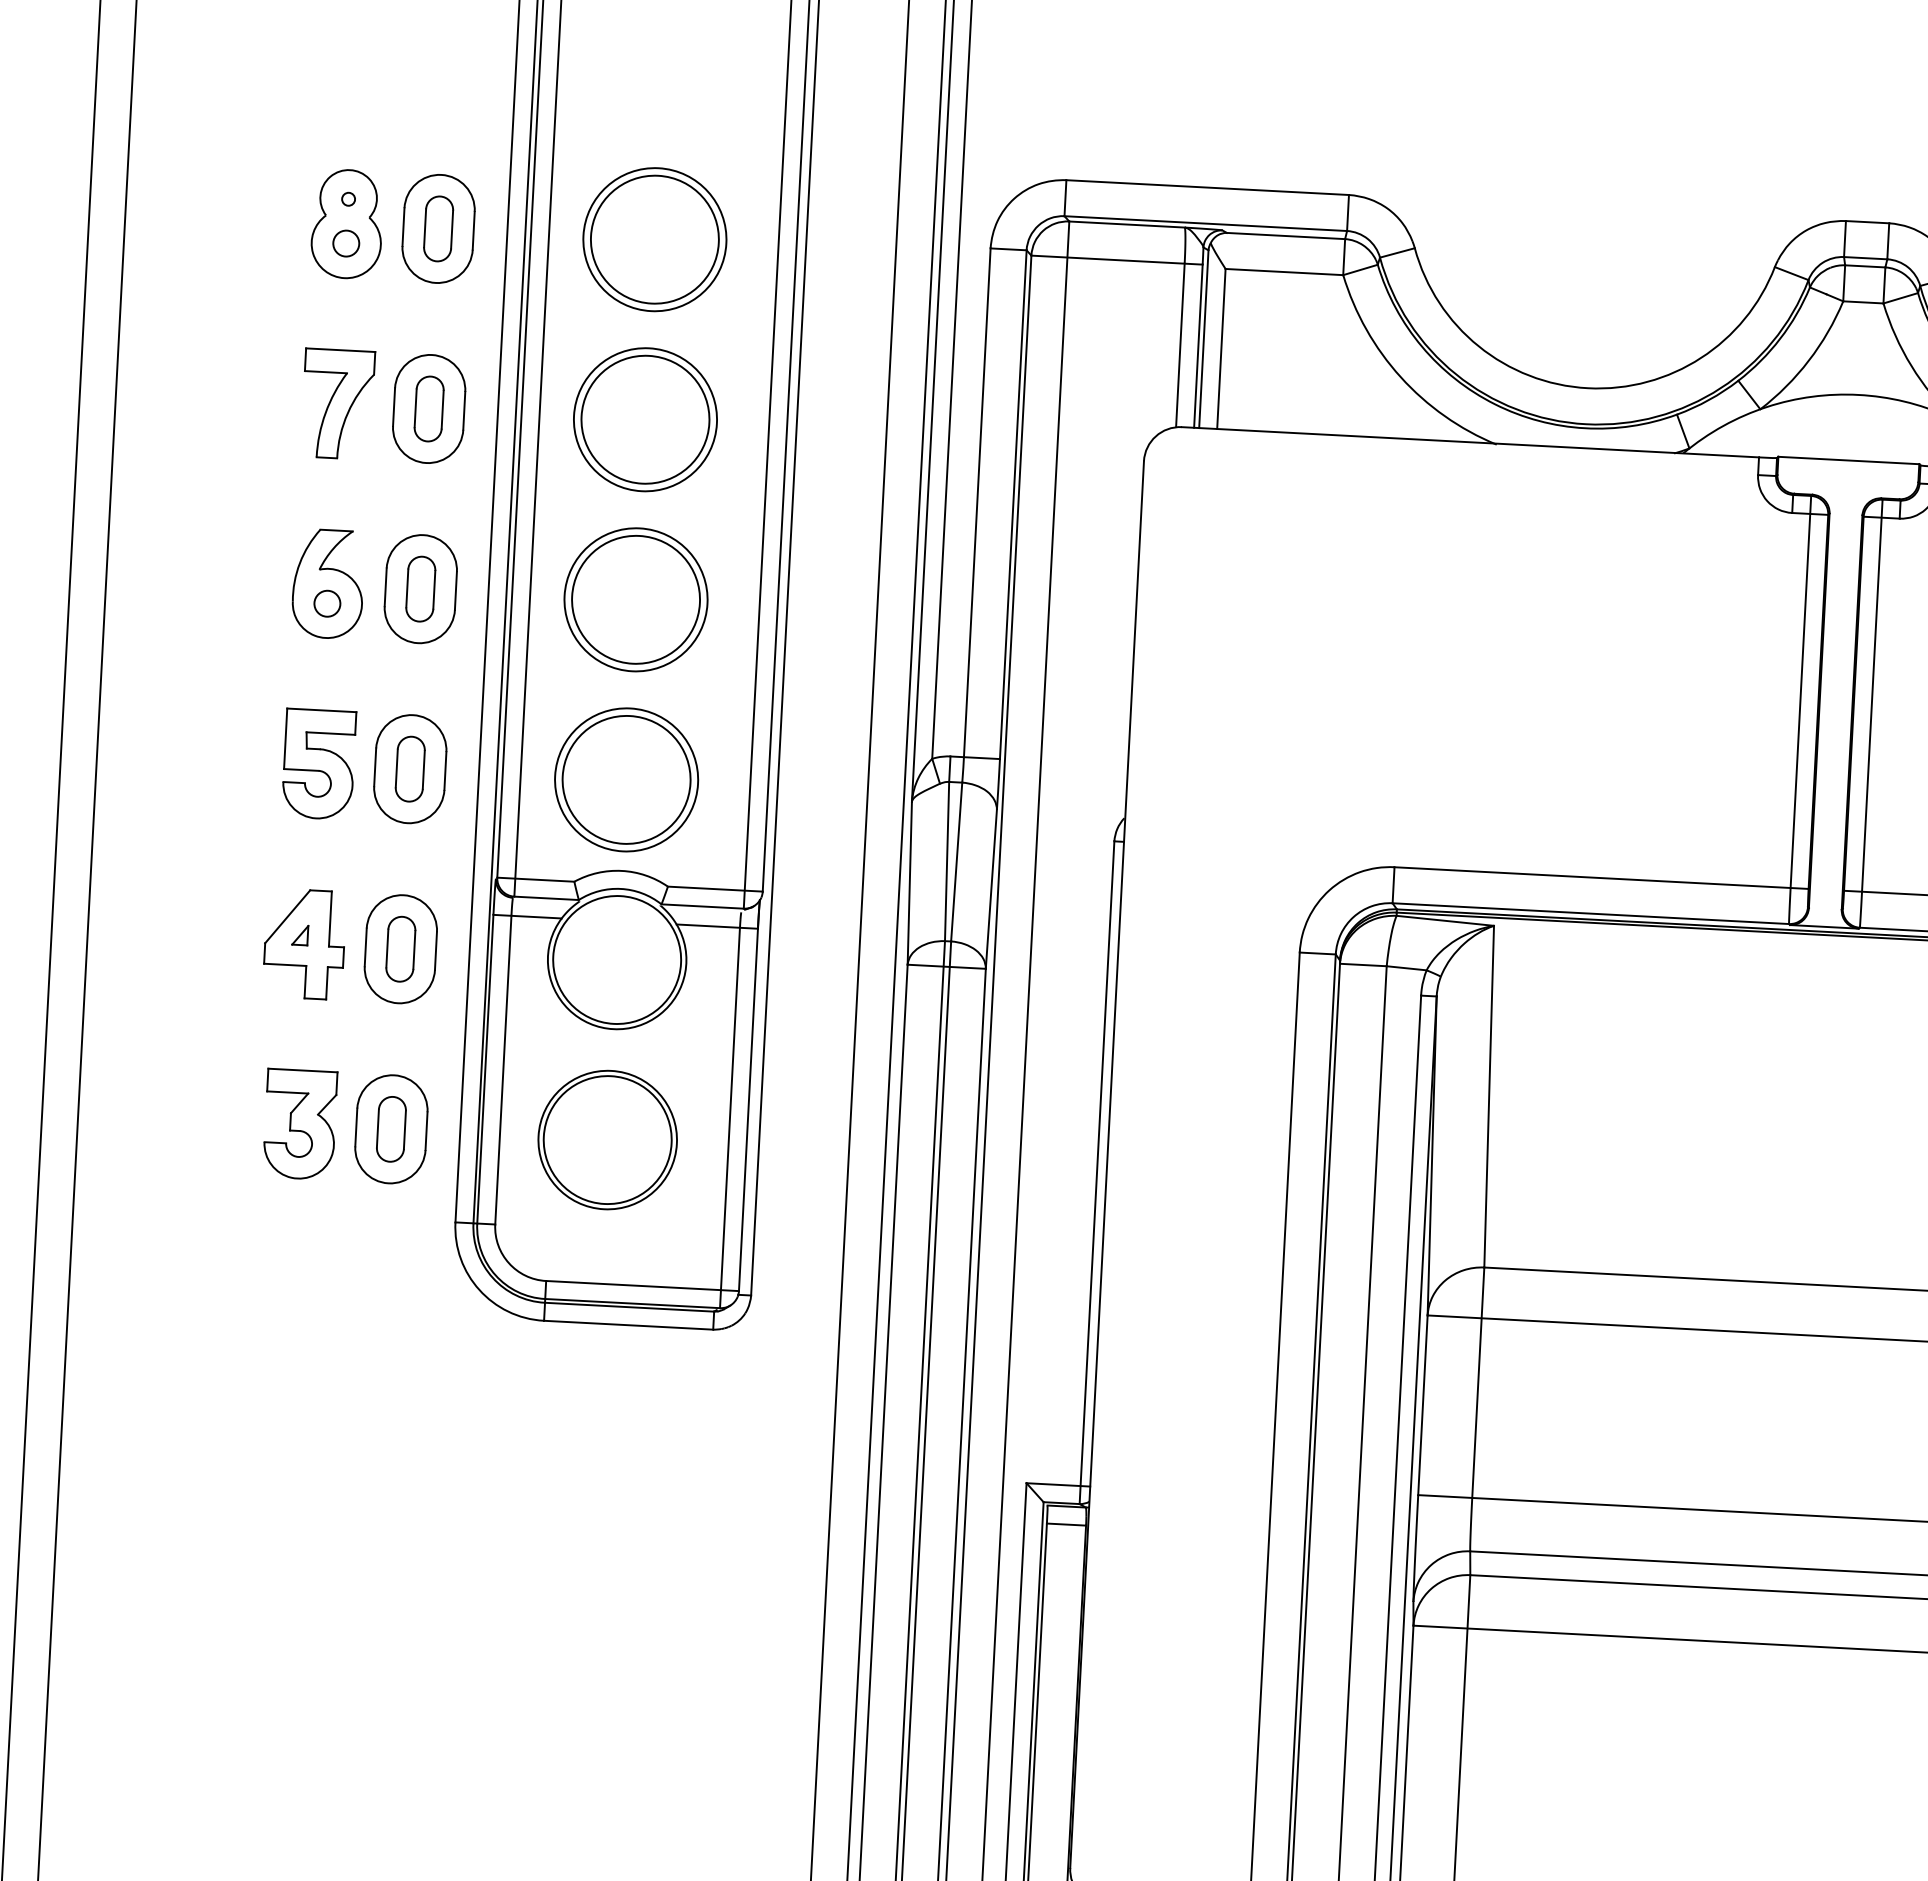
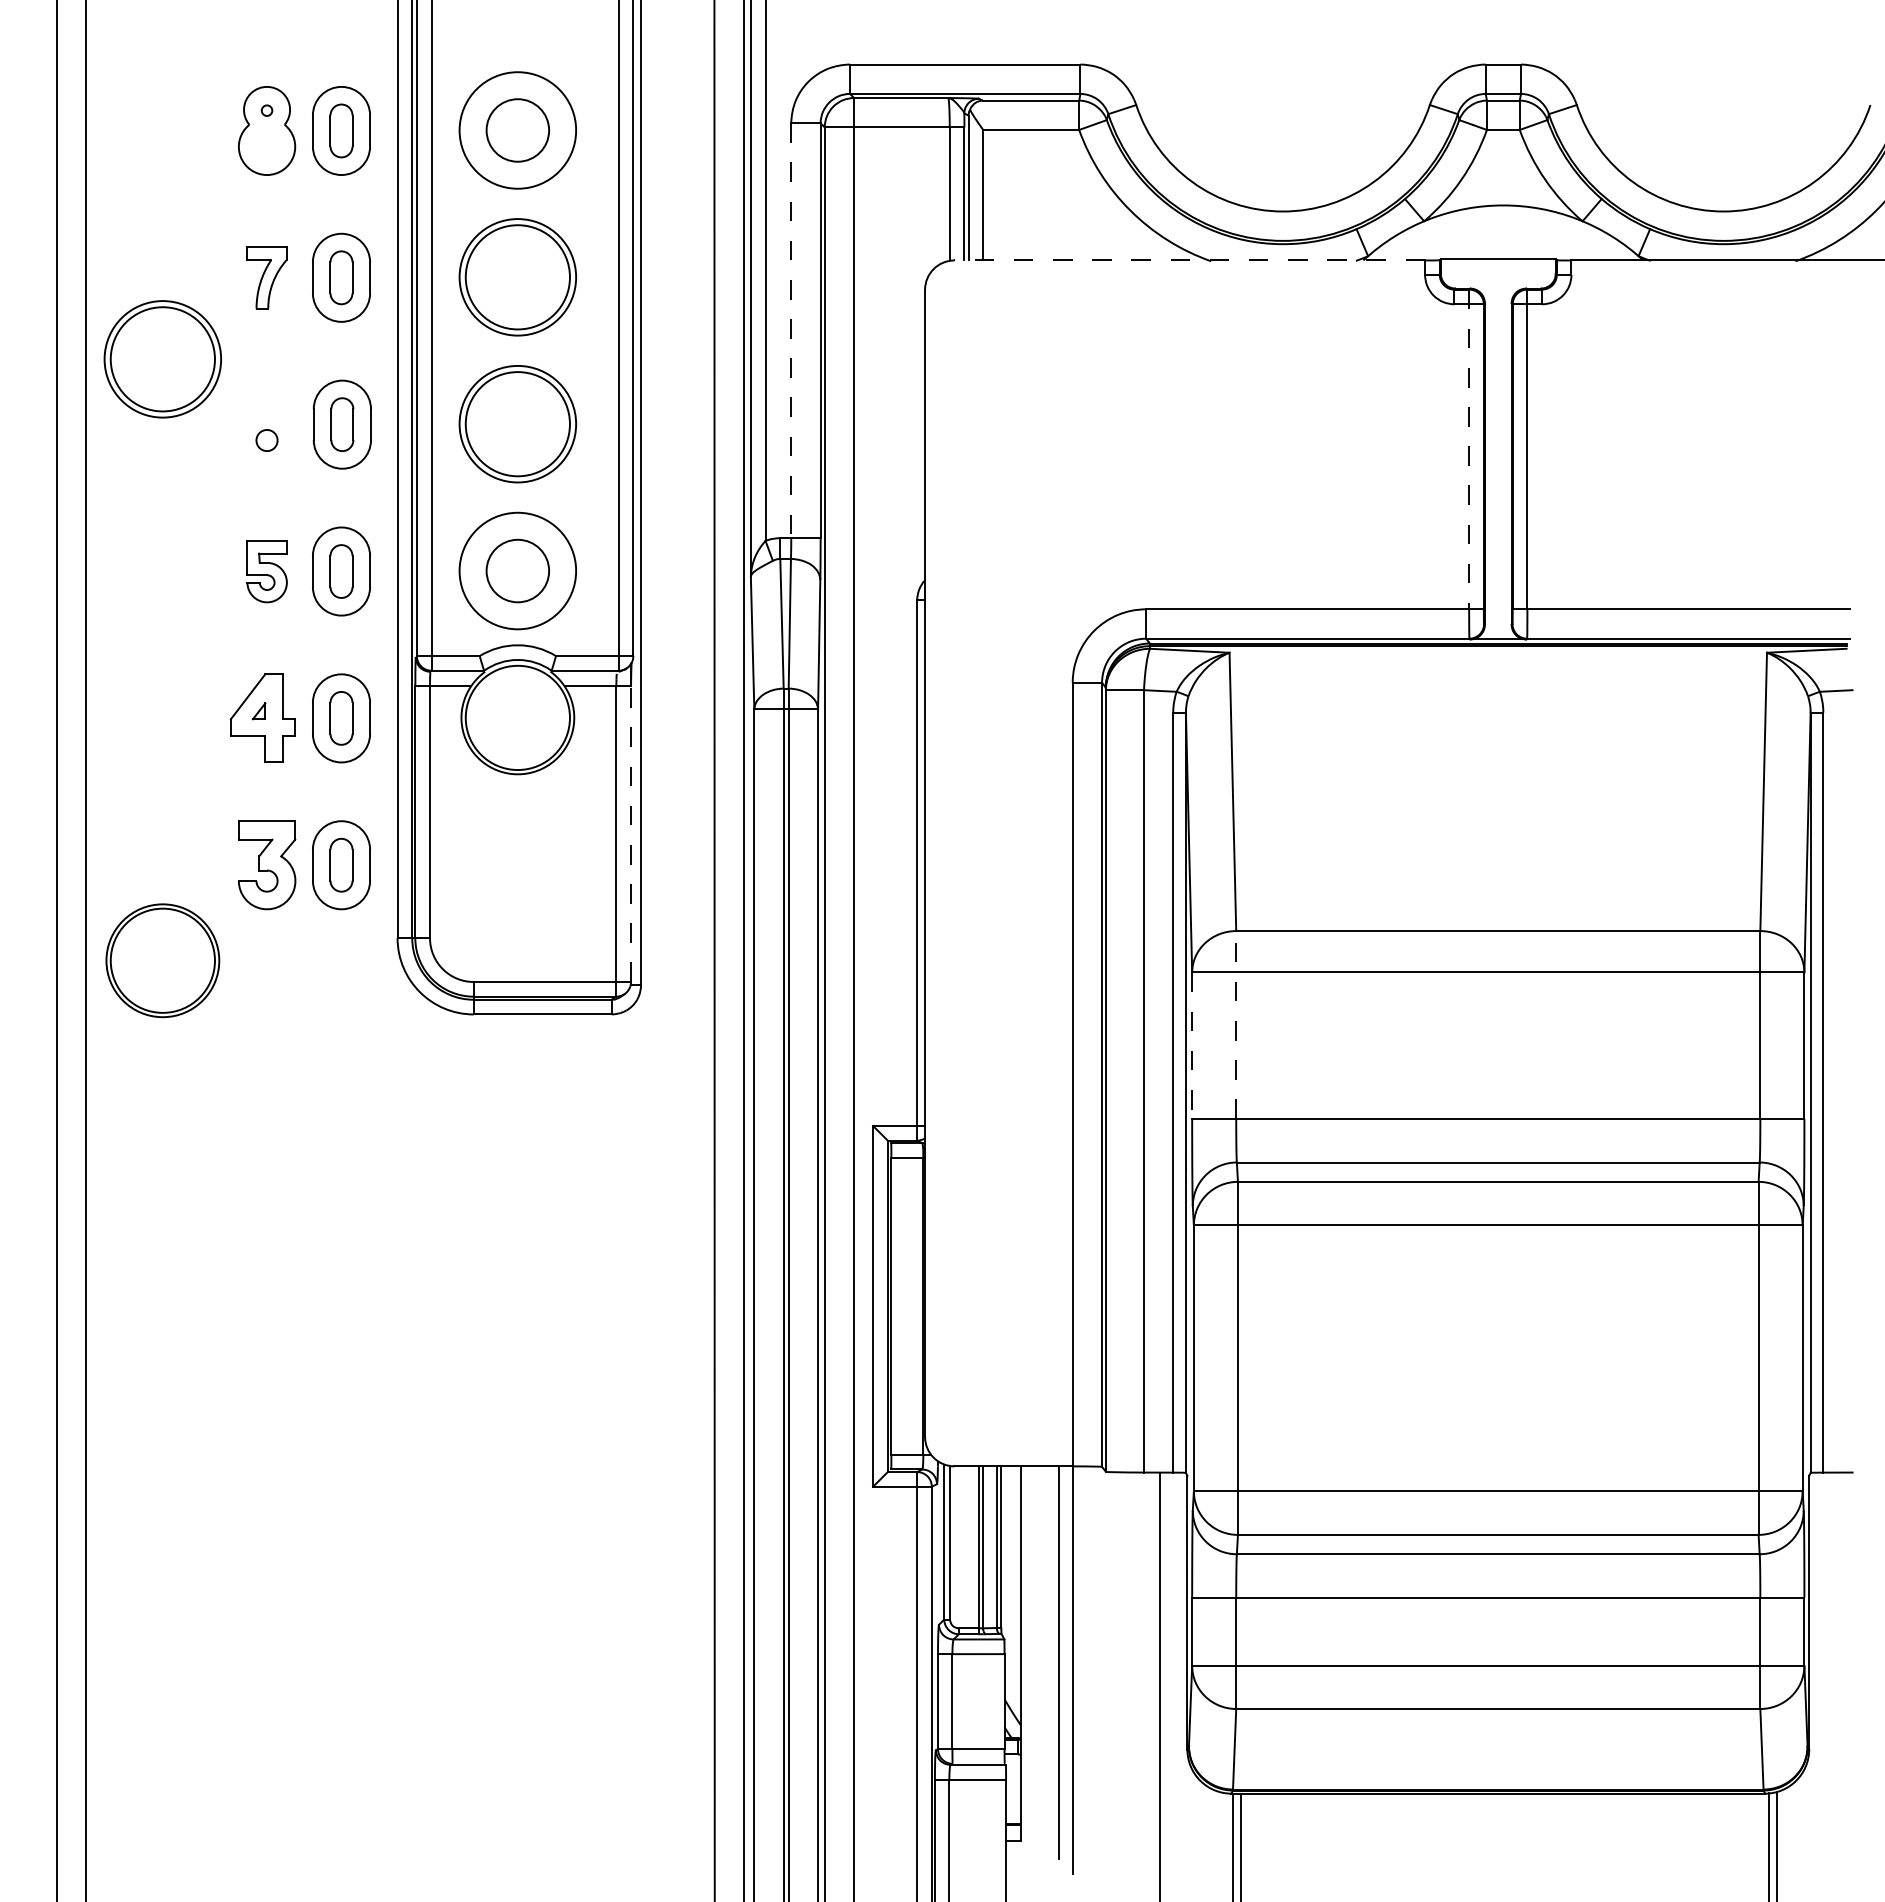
circle: (654, 239) -> (517, 130), size x0.6
circle: (345, 243) -> (266, 146), removed
part: (337, 403) -> (266, 277), size x0.7
line: (1470, 442) -> (1189, 260), solid -> dashed
part: (204, 497) -> (162, 359), added
line: (977, 503) -> (791, 331), solid -> dashed
part: (327, 584) -> (266, 424), removed
line: (1801, 692) -> (1469, 449), solid -> dashed
part: (319, 764) -> (267, 571), size x0.7
circle: (626, 779) -> (517, 570), size x0.6
line: (748, 1110) -> (631, 834), solid -> dashed
part: (607, 1139) -> (162, 960), moved
line: (1478, 1383) -> (1236, 1025), solid -> dashed
line: (1423, 1406) -> (1192, 1046), solid -> dashed

